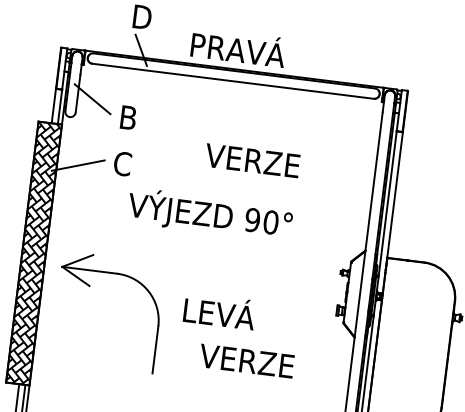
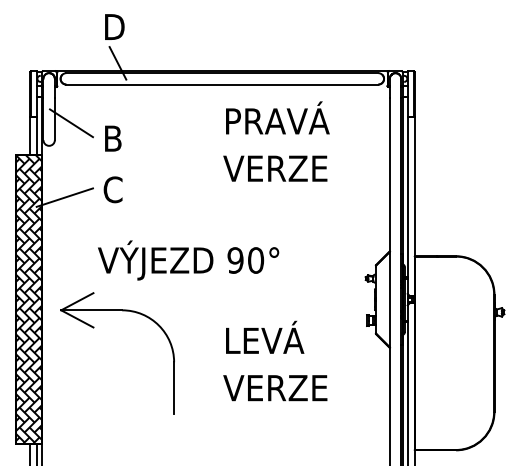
text: (238, 47) -> (277, 117), moved
text: (252, 160) -> (275, 168), moved
text: (210, 214) -> (188, 260), moved
text: (220, 310) -> (265, 336), moved

